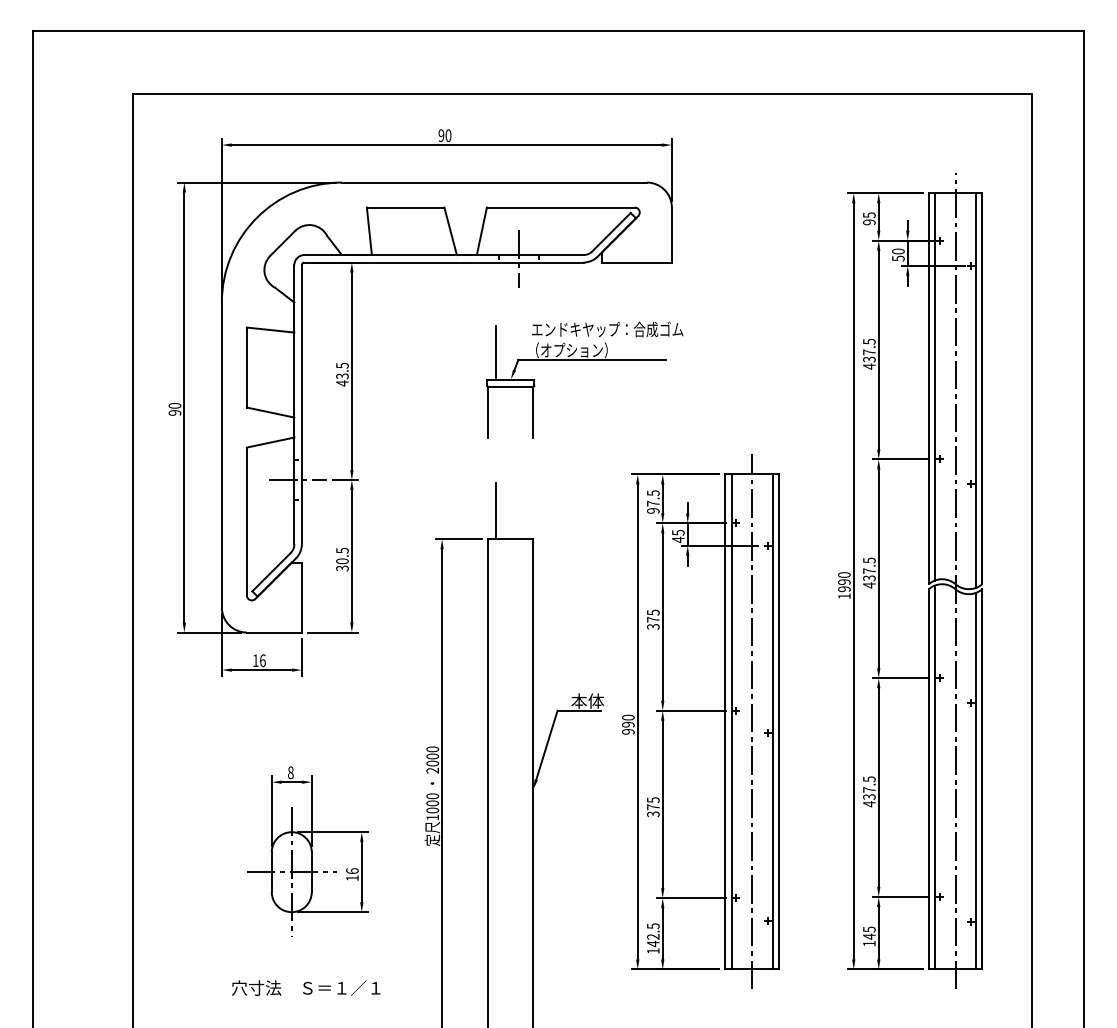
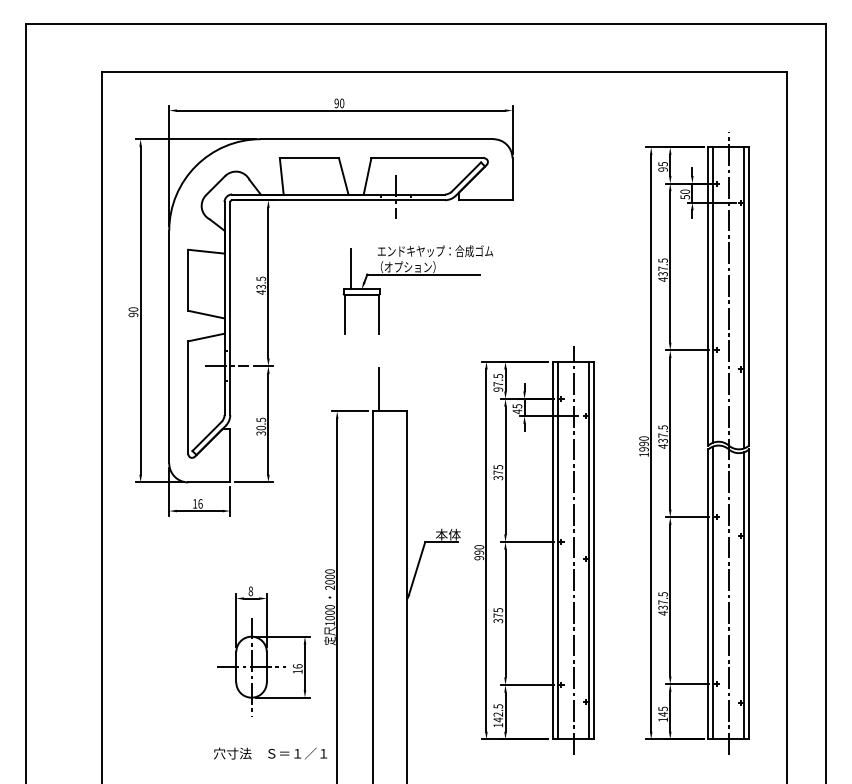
part: (584, 361) -> (417, 275), moved
part: (307, 851) -> (263, 651), moved
text: (306, 987) -> (270, 753), moved

